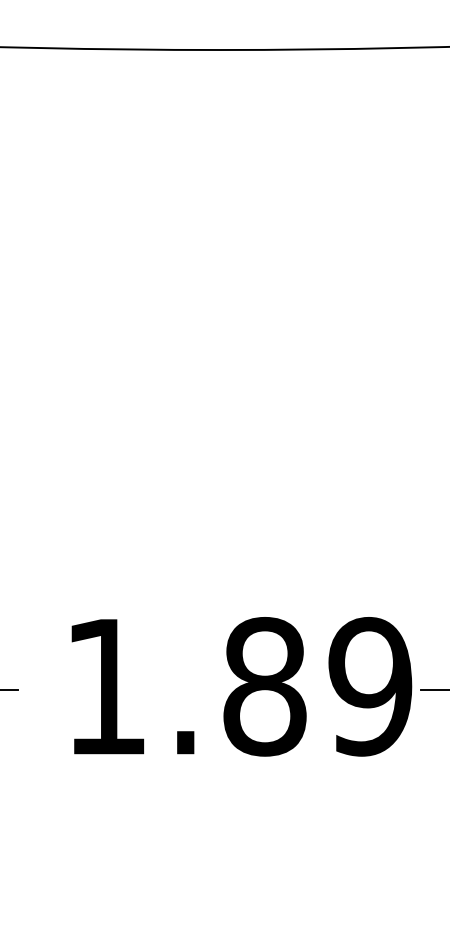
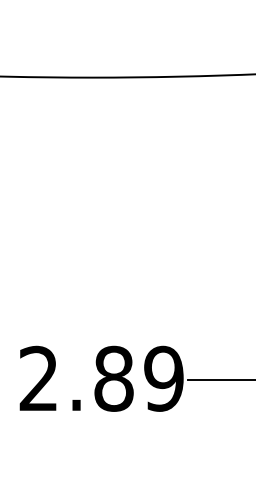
text: (103, 683) -> (37, 377), 1.89 -> 2.89

